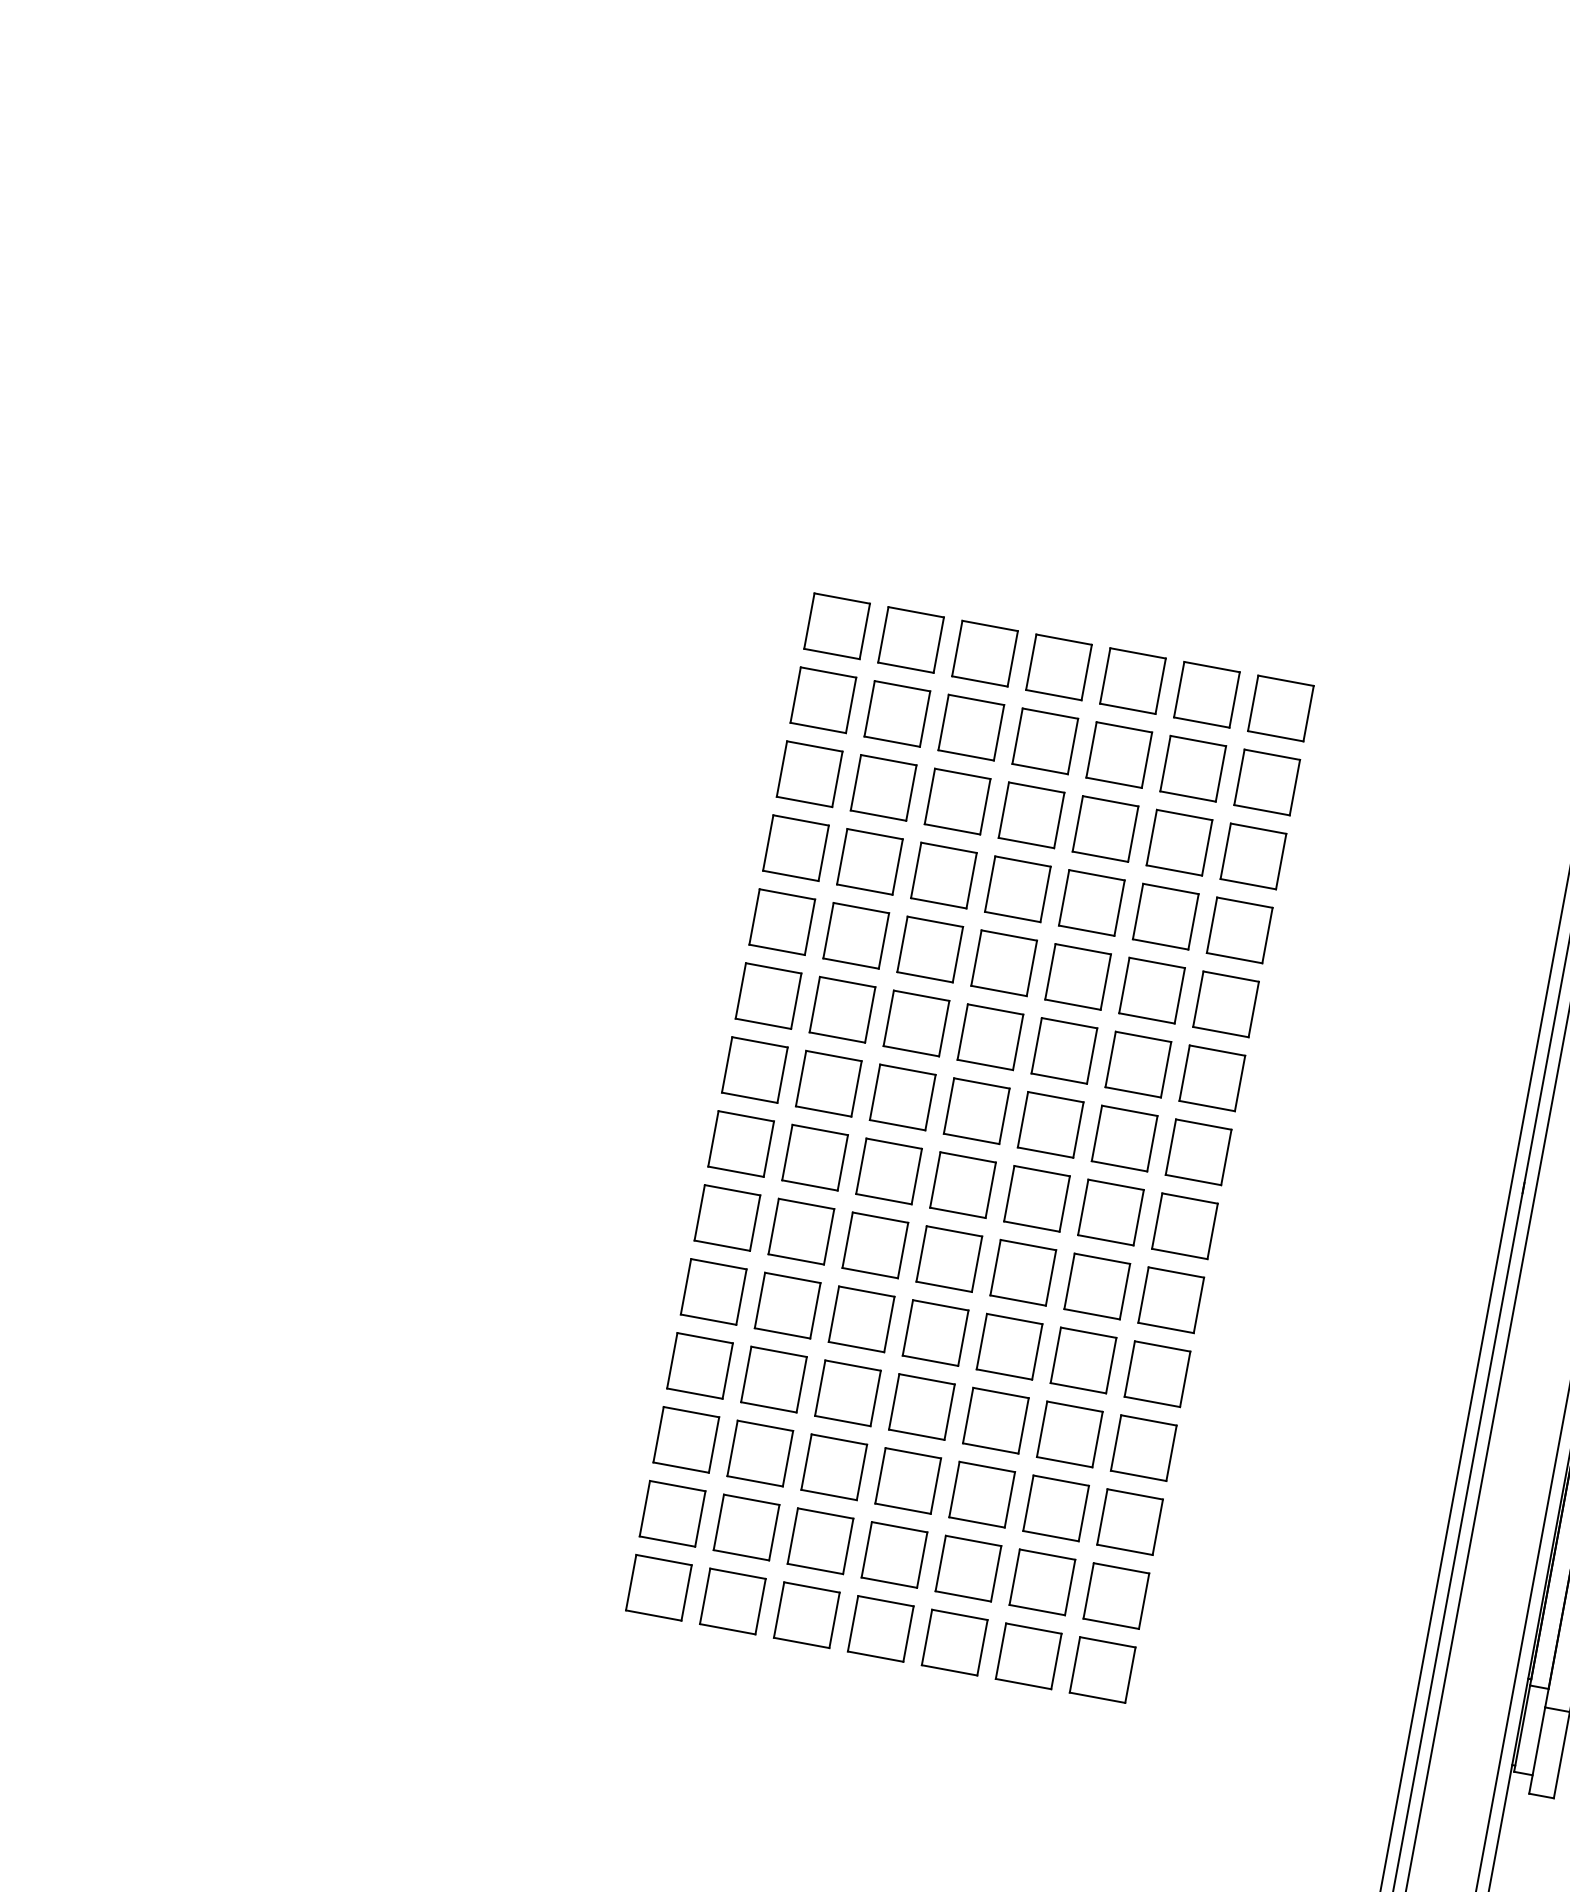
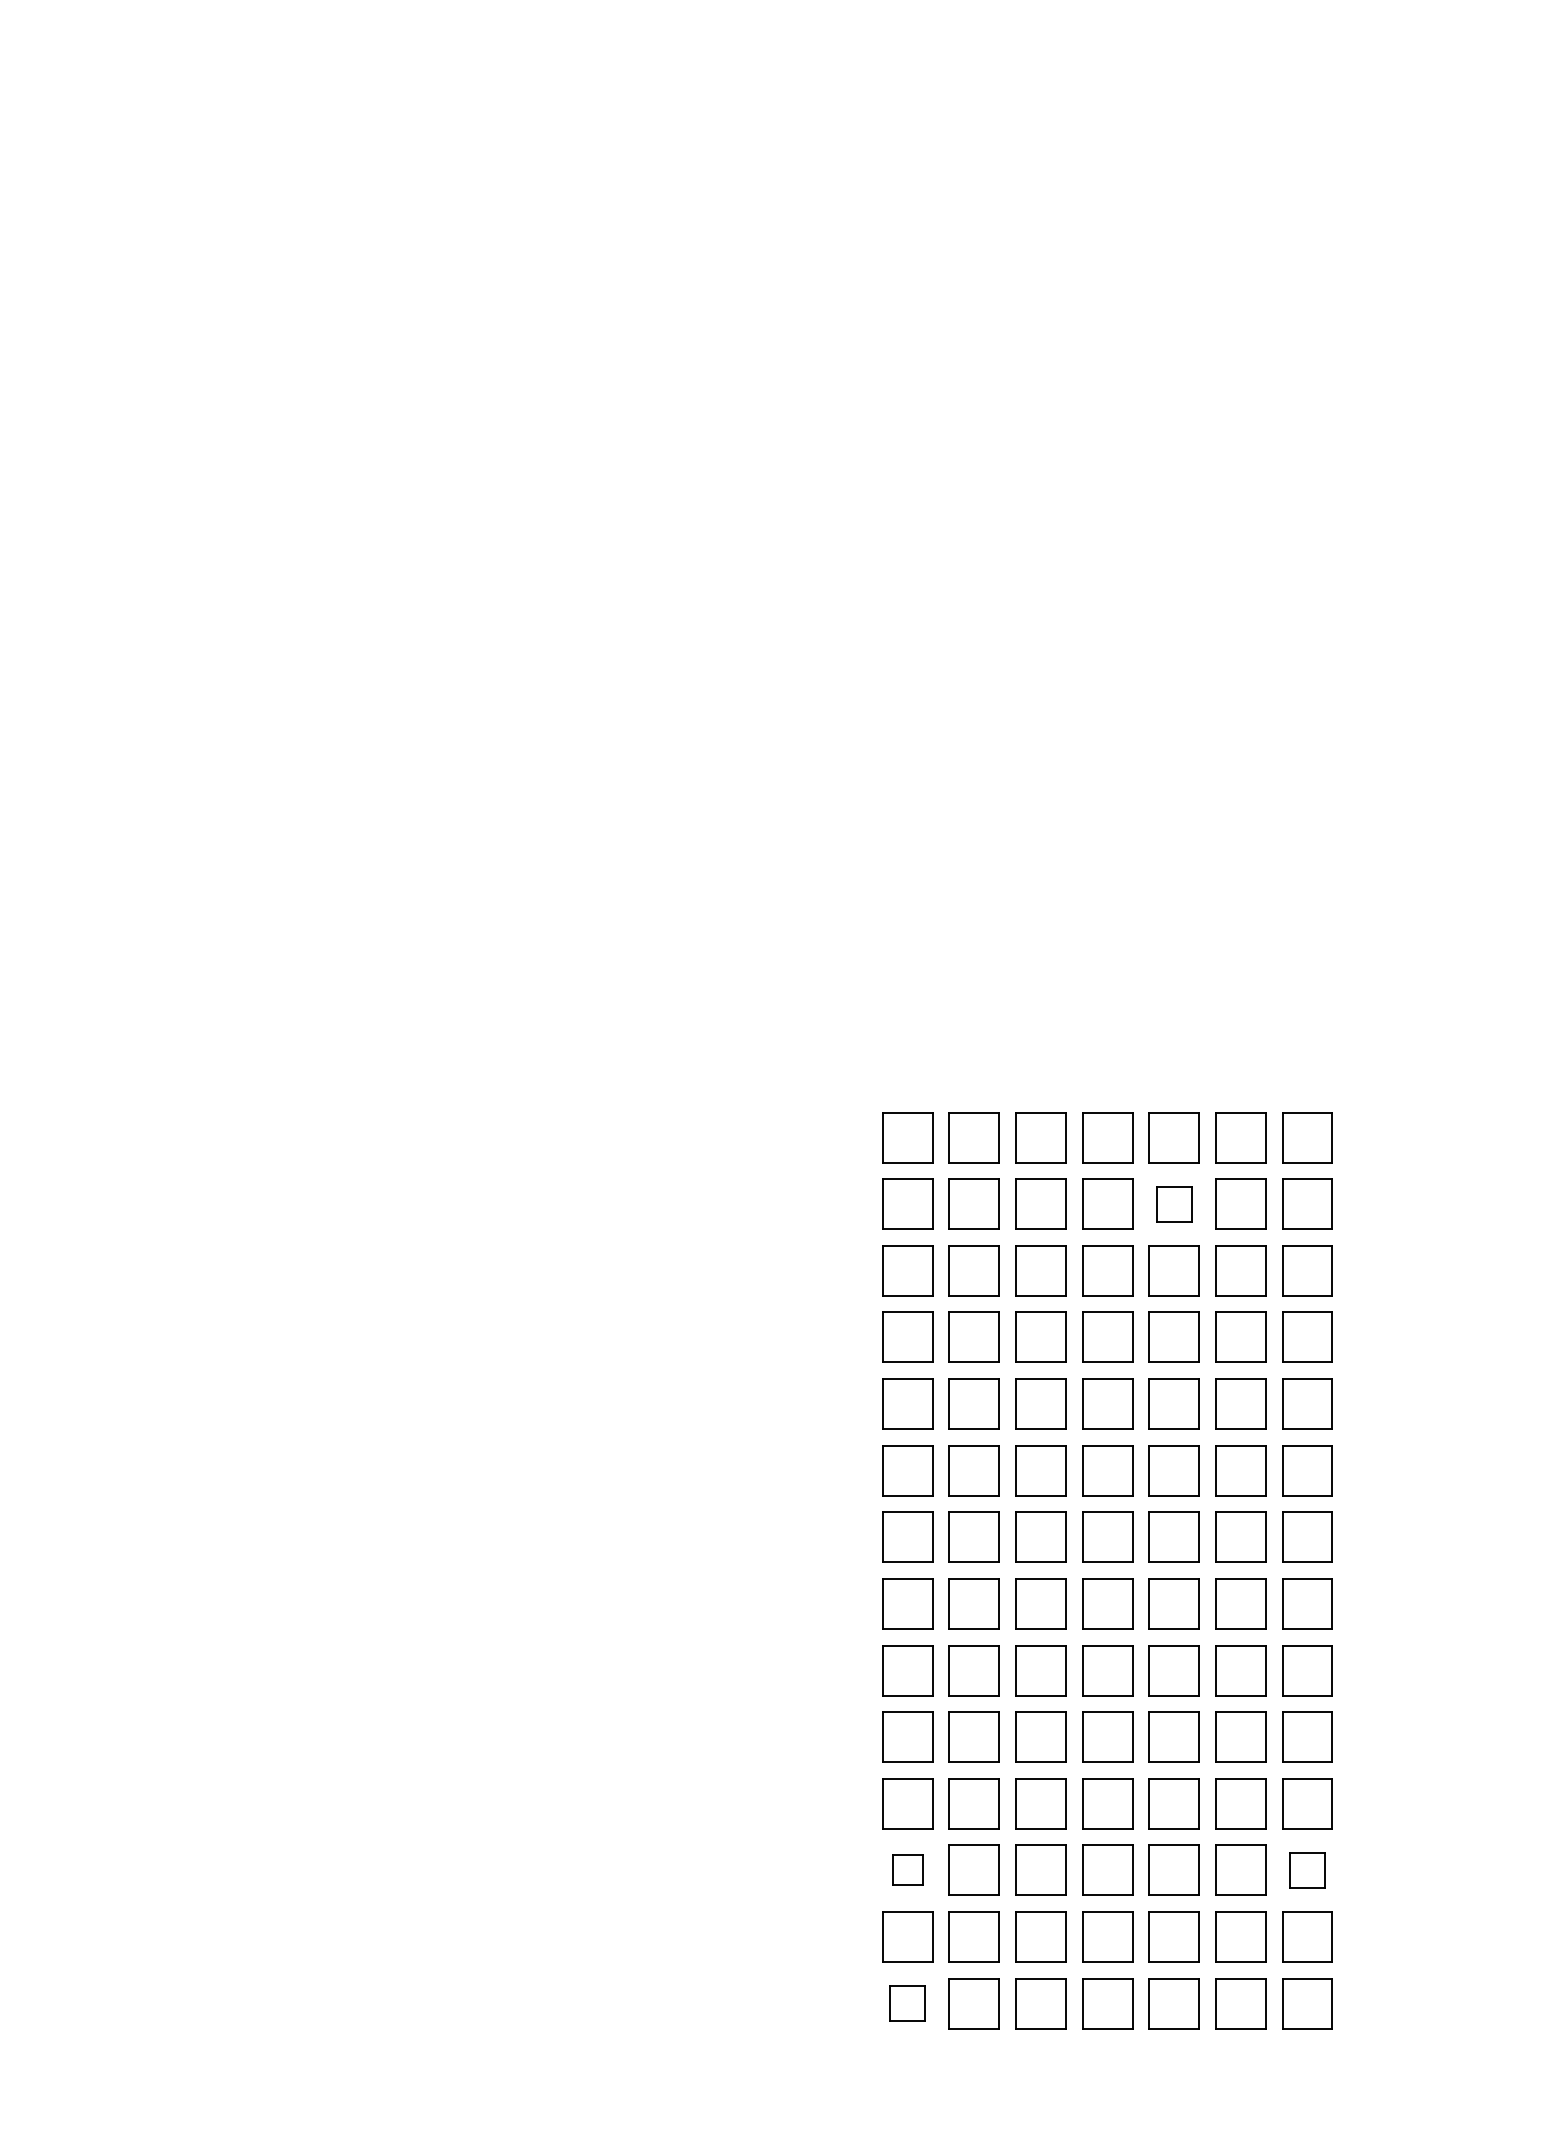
part: (1118, 754) -> (1173, 1203), size x0.7
part: (686, 1438) -> (907, 1869), size x0.6
part: (1130, 1521) -> (1307, 1869), size x0.7
part: (658, 1587) -> (907, 2003), size x0.7

